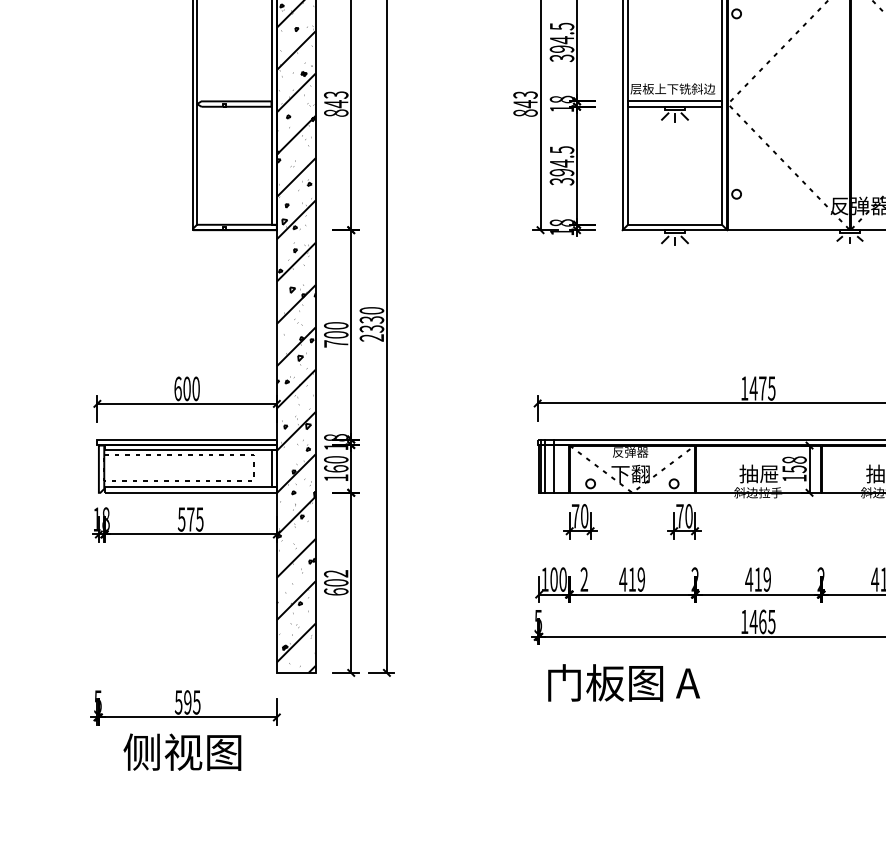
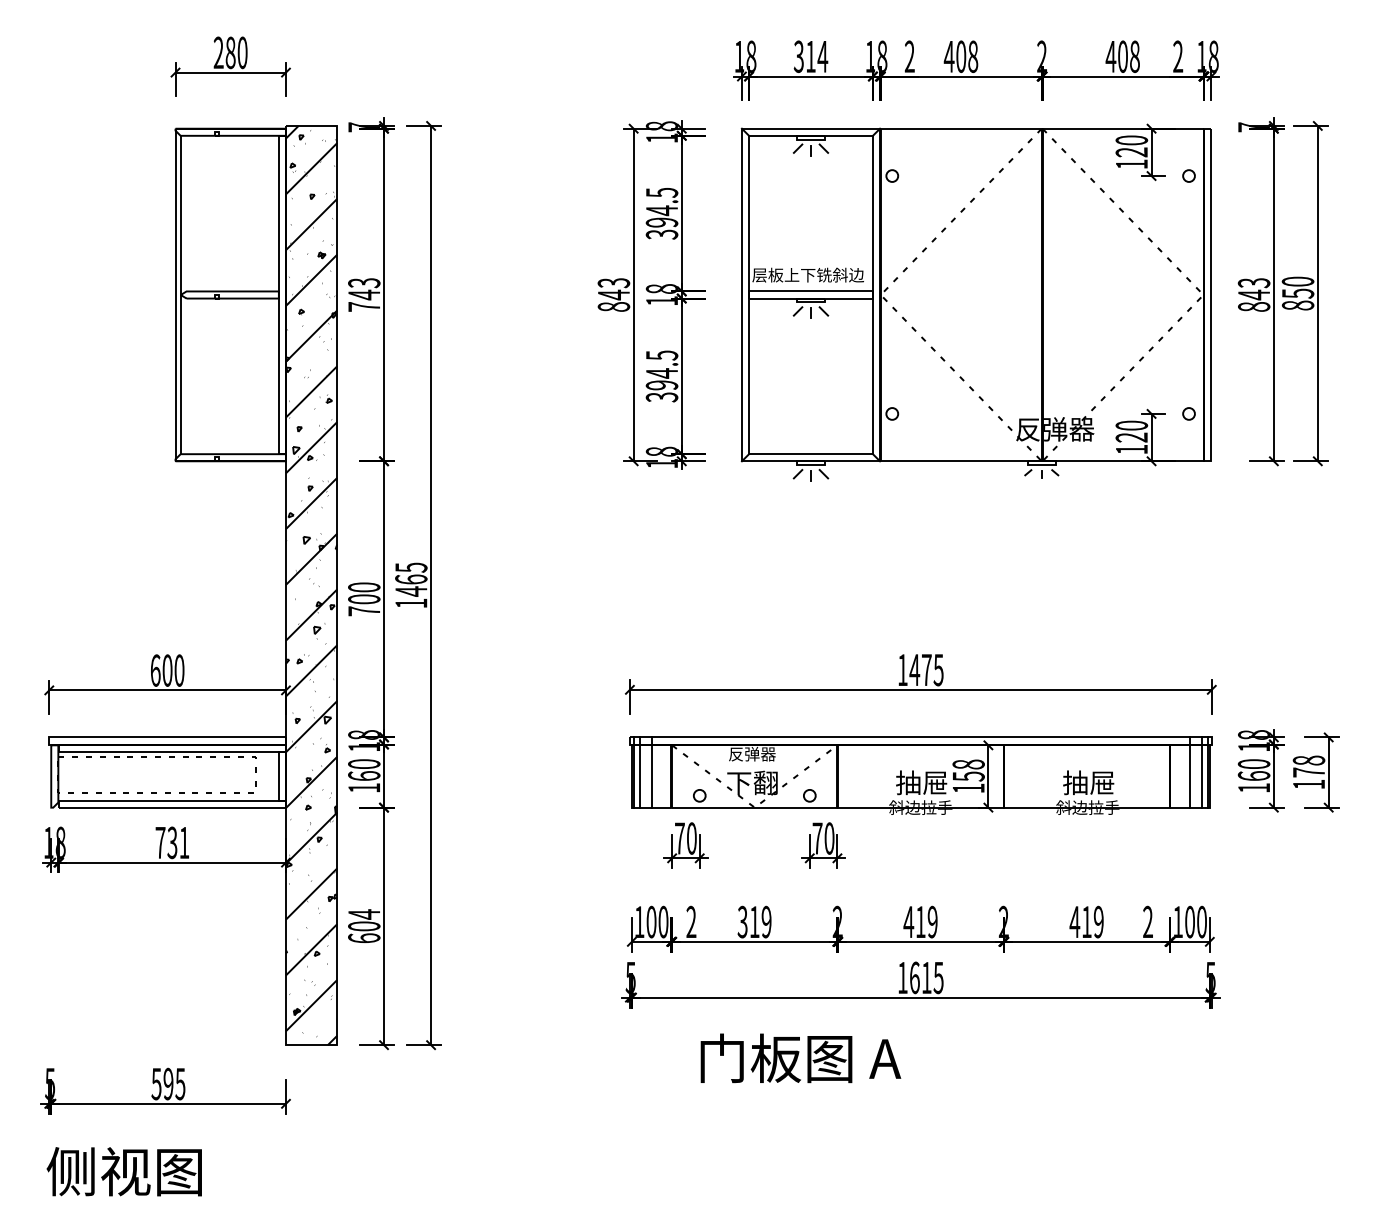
text: (336, 112) -> (364, 306), 843 -> 743
text: (372, 324) -> (411, 585), 2330 -> 1465
text: (190, 519) -> (172, 842), 575 -> 731
text: (335, 573) -> (363, 914), 602 -> 604
text: (623, 579) -> (742, 921), 419 -> 319
text: (758, 621) -> (920, 977), 1465 -> 1615
text: (623, 683) -> (800, 1058), moved
text: (181, 752) -> (123, 1171), moved

